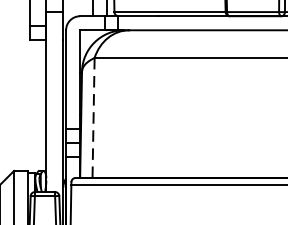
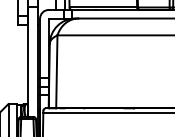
line: (93, 117) -> (56, 71), dashed -> solid

